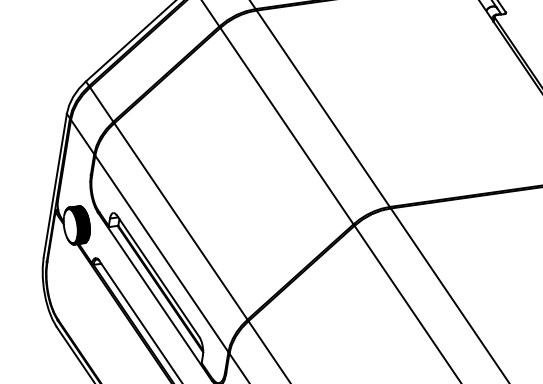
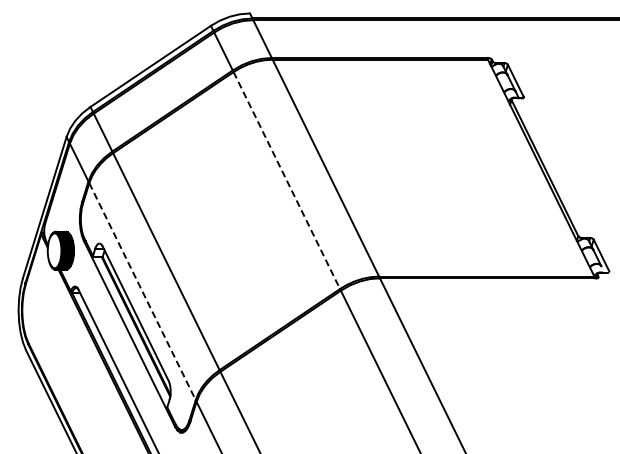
line: (286, 126) -> (286, 180), solid -> dashed
line: (161, 253) -> (142, 291), solid -> dashed

